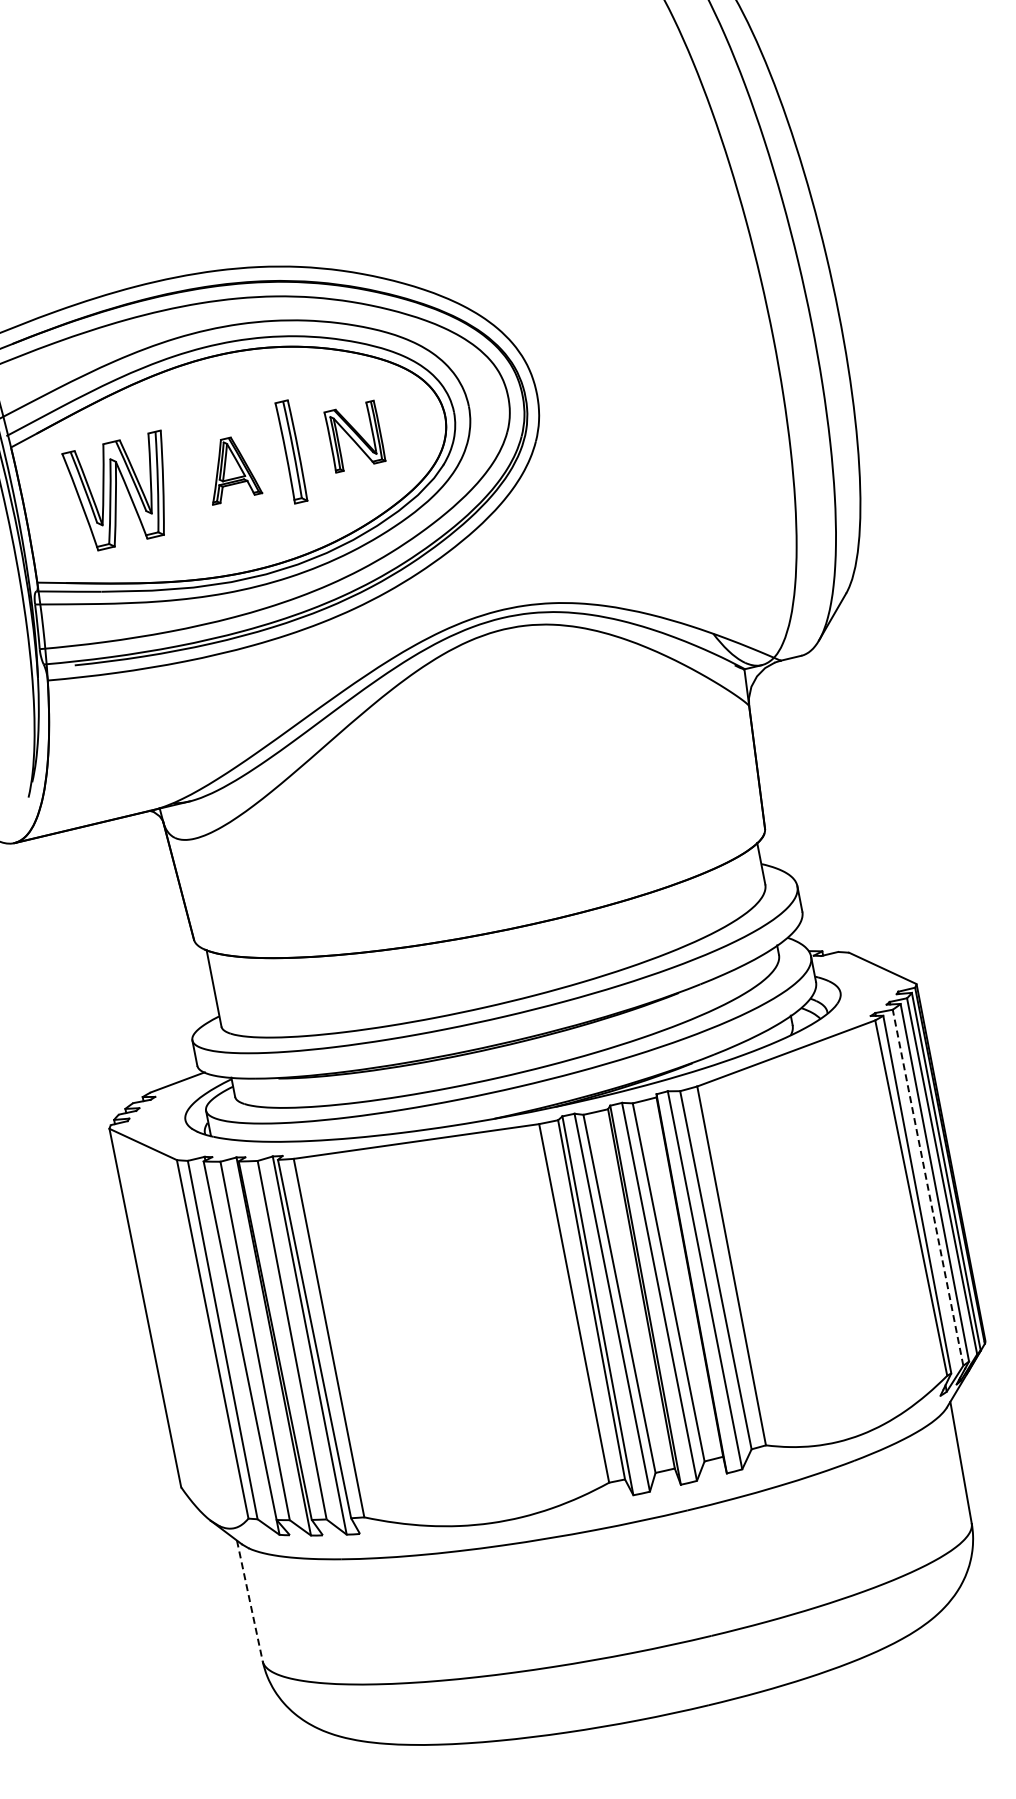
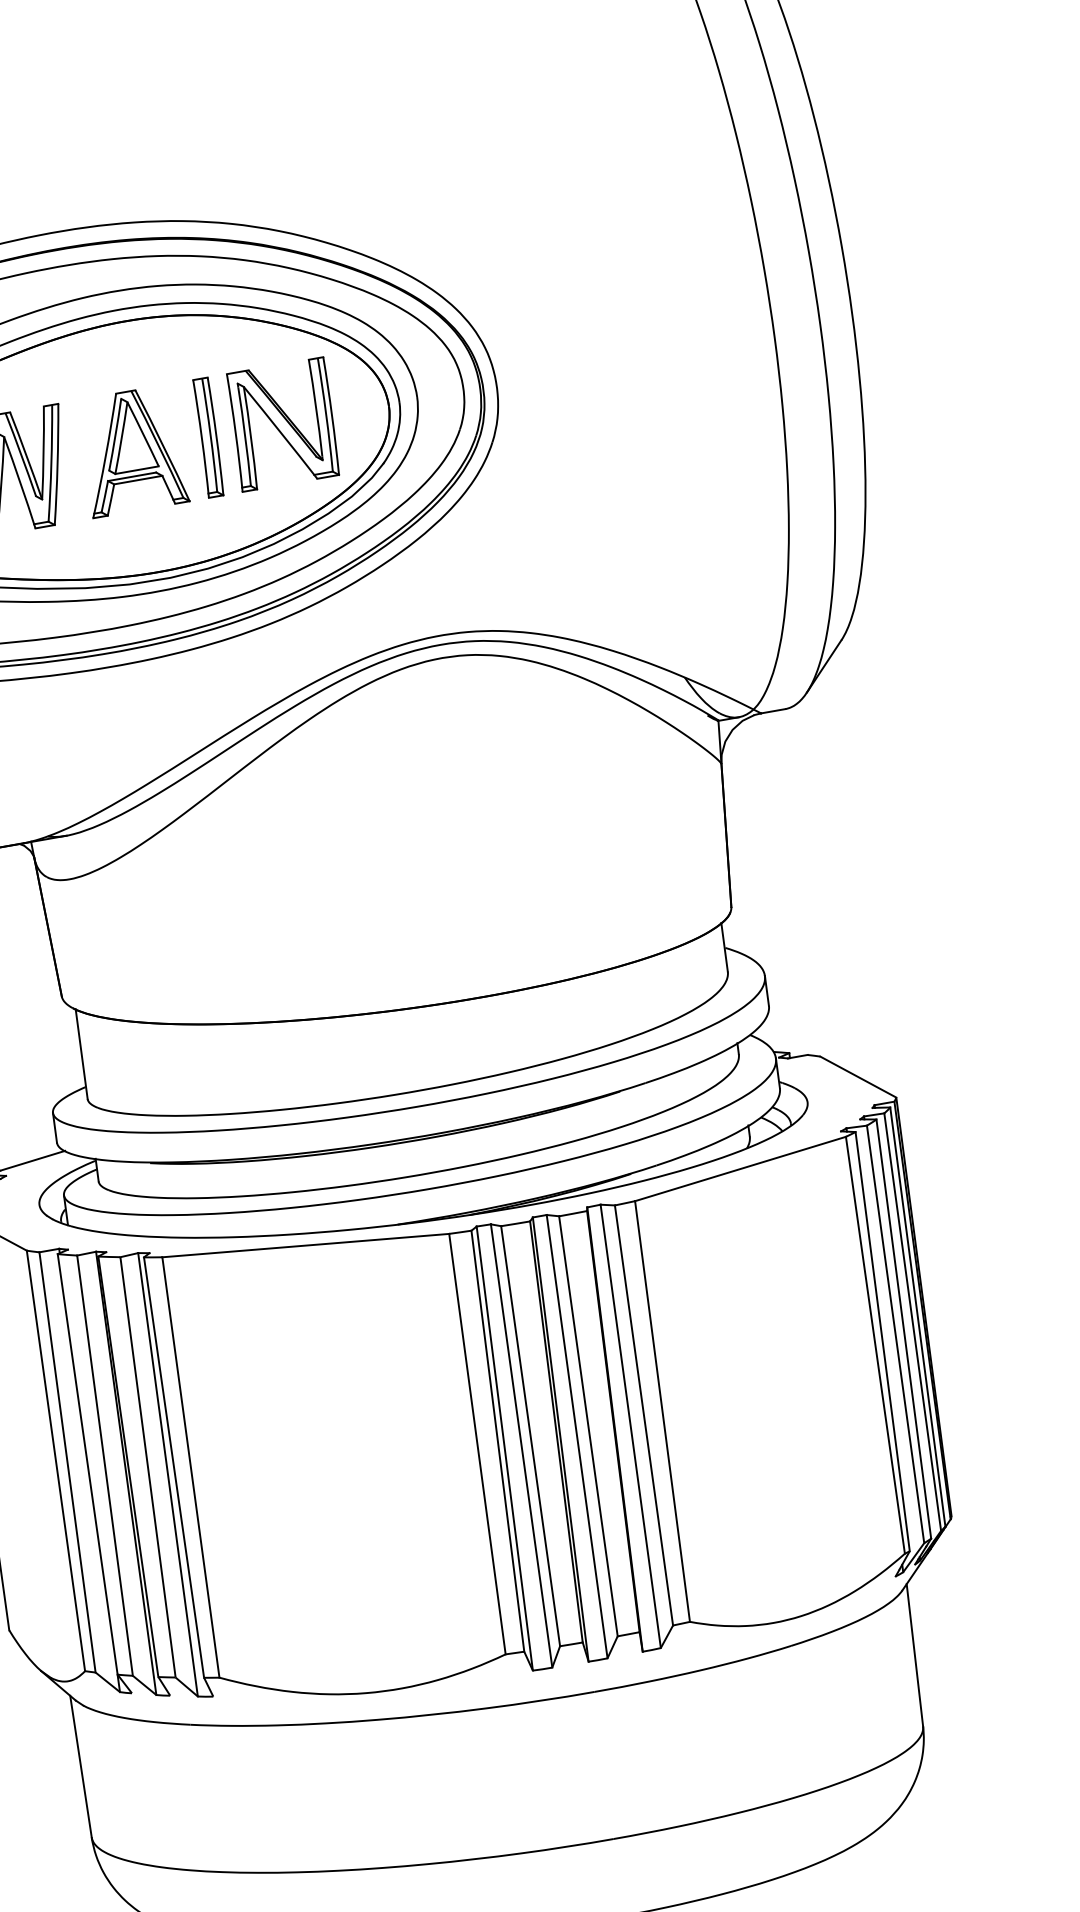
part: (354, 436) -> (282, 424), size x1.67
part: (237, 471) -> (144, 456), size x1.67
line: (927, 1187) -> (894, 1334), dashed -> solid
line: (249, 1600) -> (80, 1766), dashed -> solid

